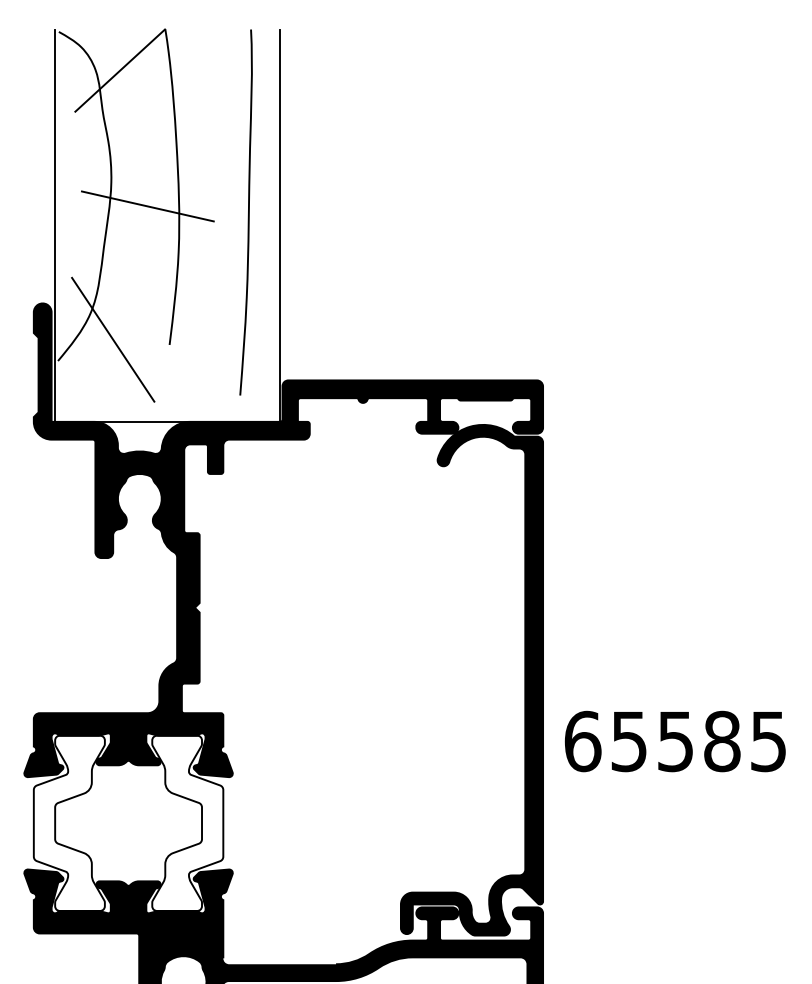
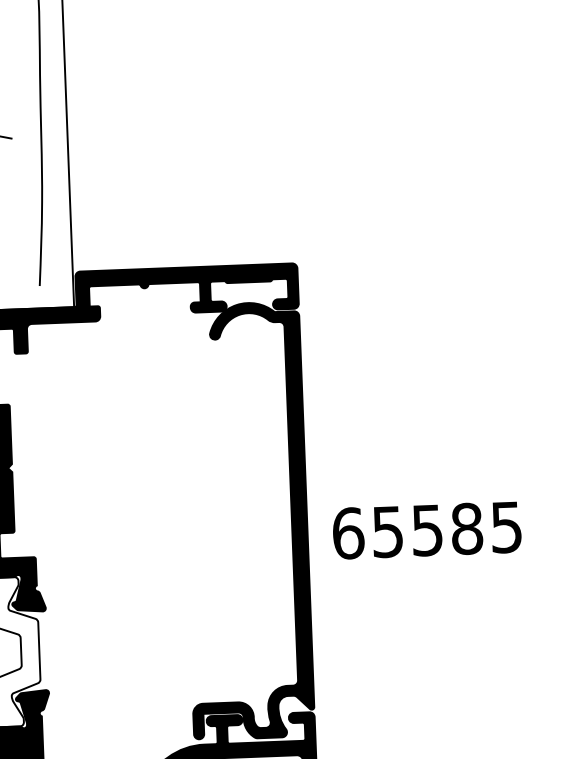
text: (674, 741) -> (426, 530), moved

